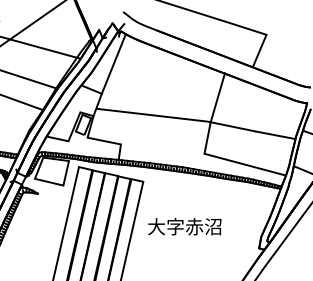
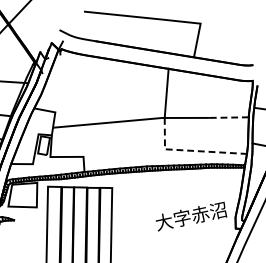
line: (113, 63) -> (60, 81), removed
line: (275, 135) -> (229, 117), solid -> dashed
line: (229, 160) -> (190, 150), solid -> dashed
text: (184, 226) -> (190, 216), moved

